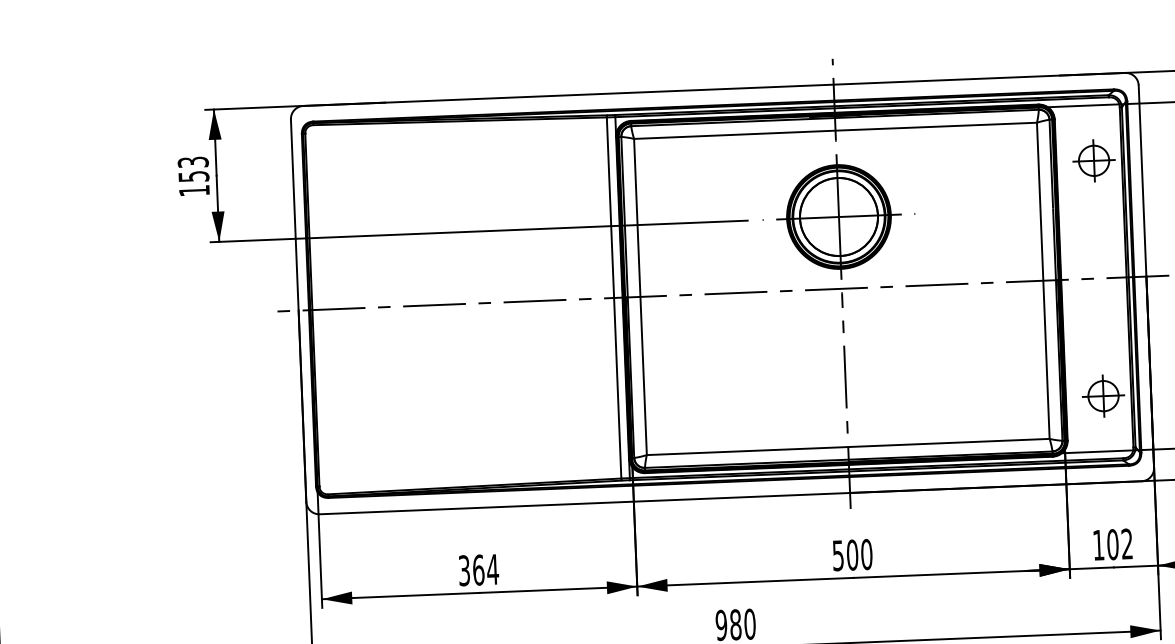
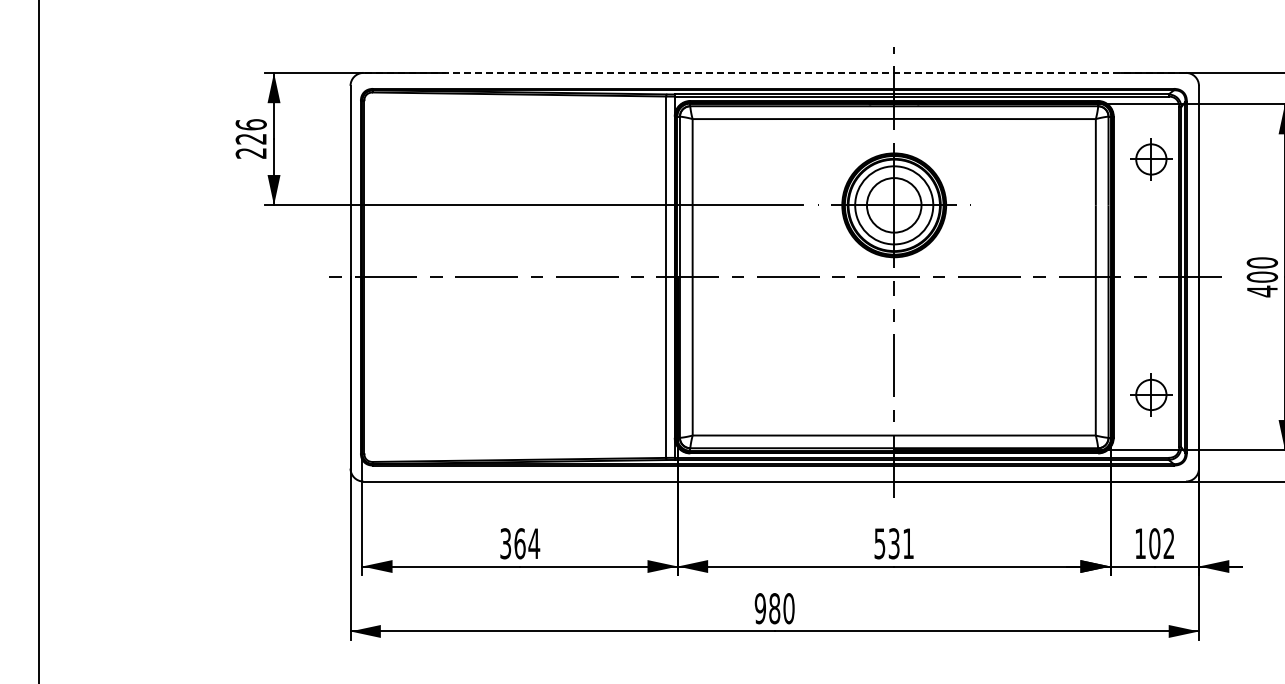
line: (714, 89) -> (774, 72), solid -> dashed
text: (193, 176) -> (250, 138), 153 -> 226
circle: (839, 217) -> (894, 205), size x0.7
text: (859, 554) -> (901, 543), 500 -> 531

